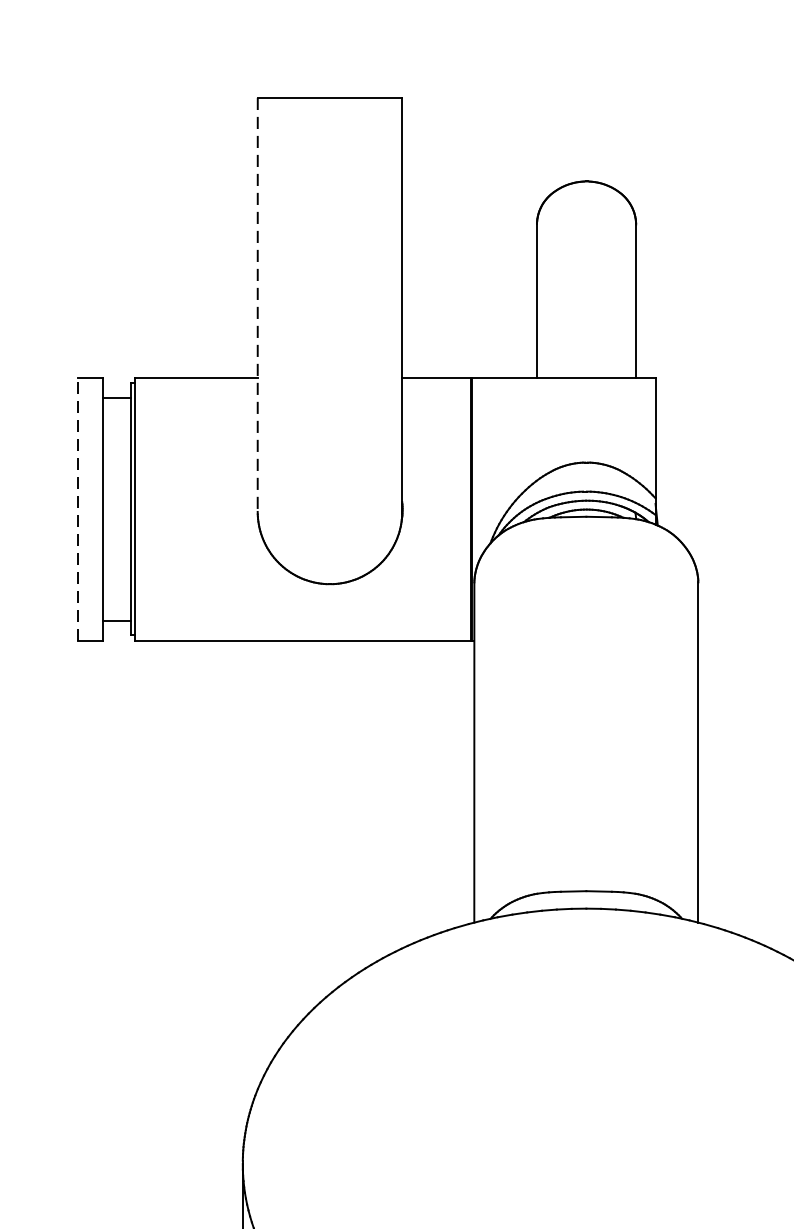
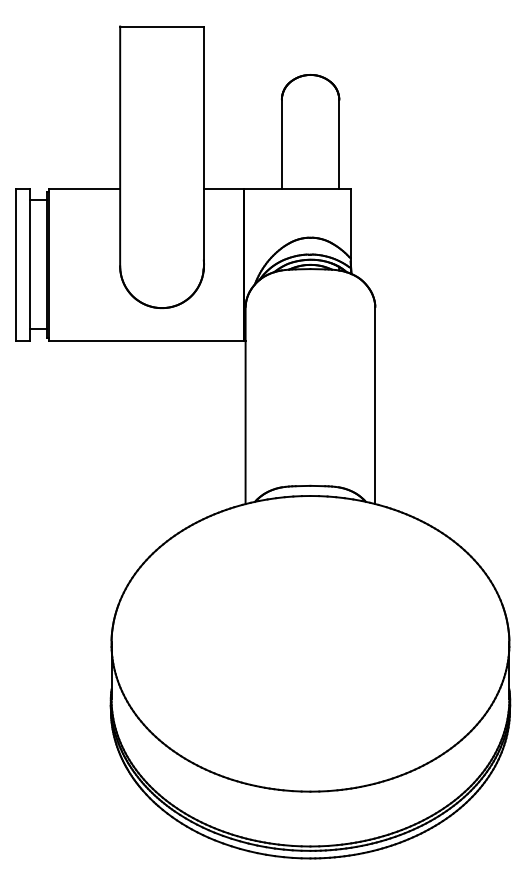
line: (258, 305) -> (120, 146), dashed -> solid
line: (76, 508) -> (15, 264), dashed -> solid

